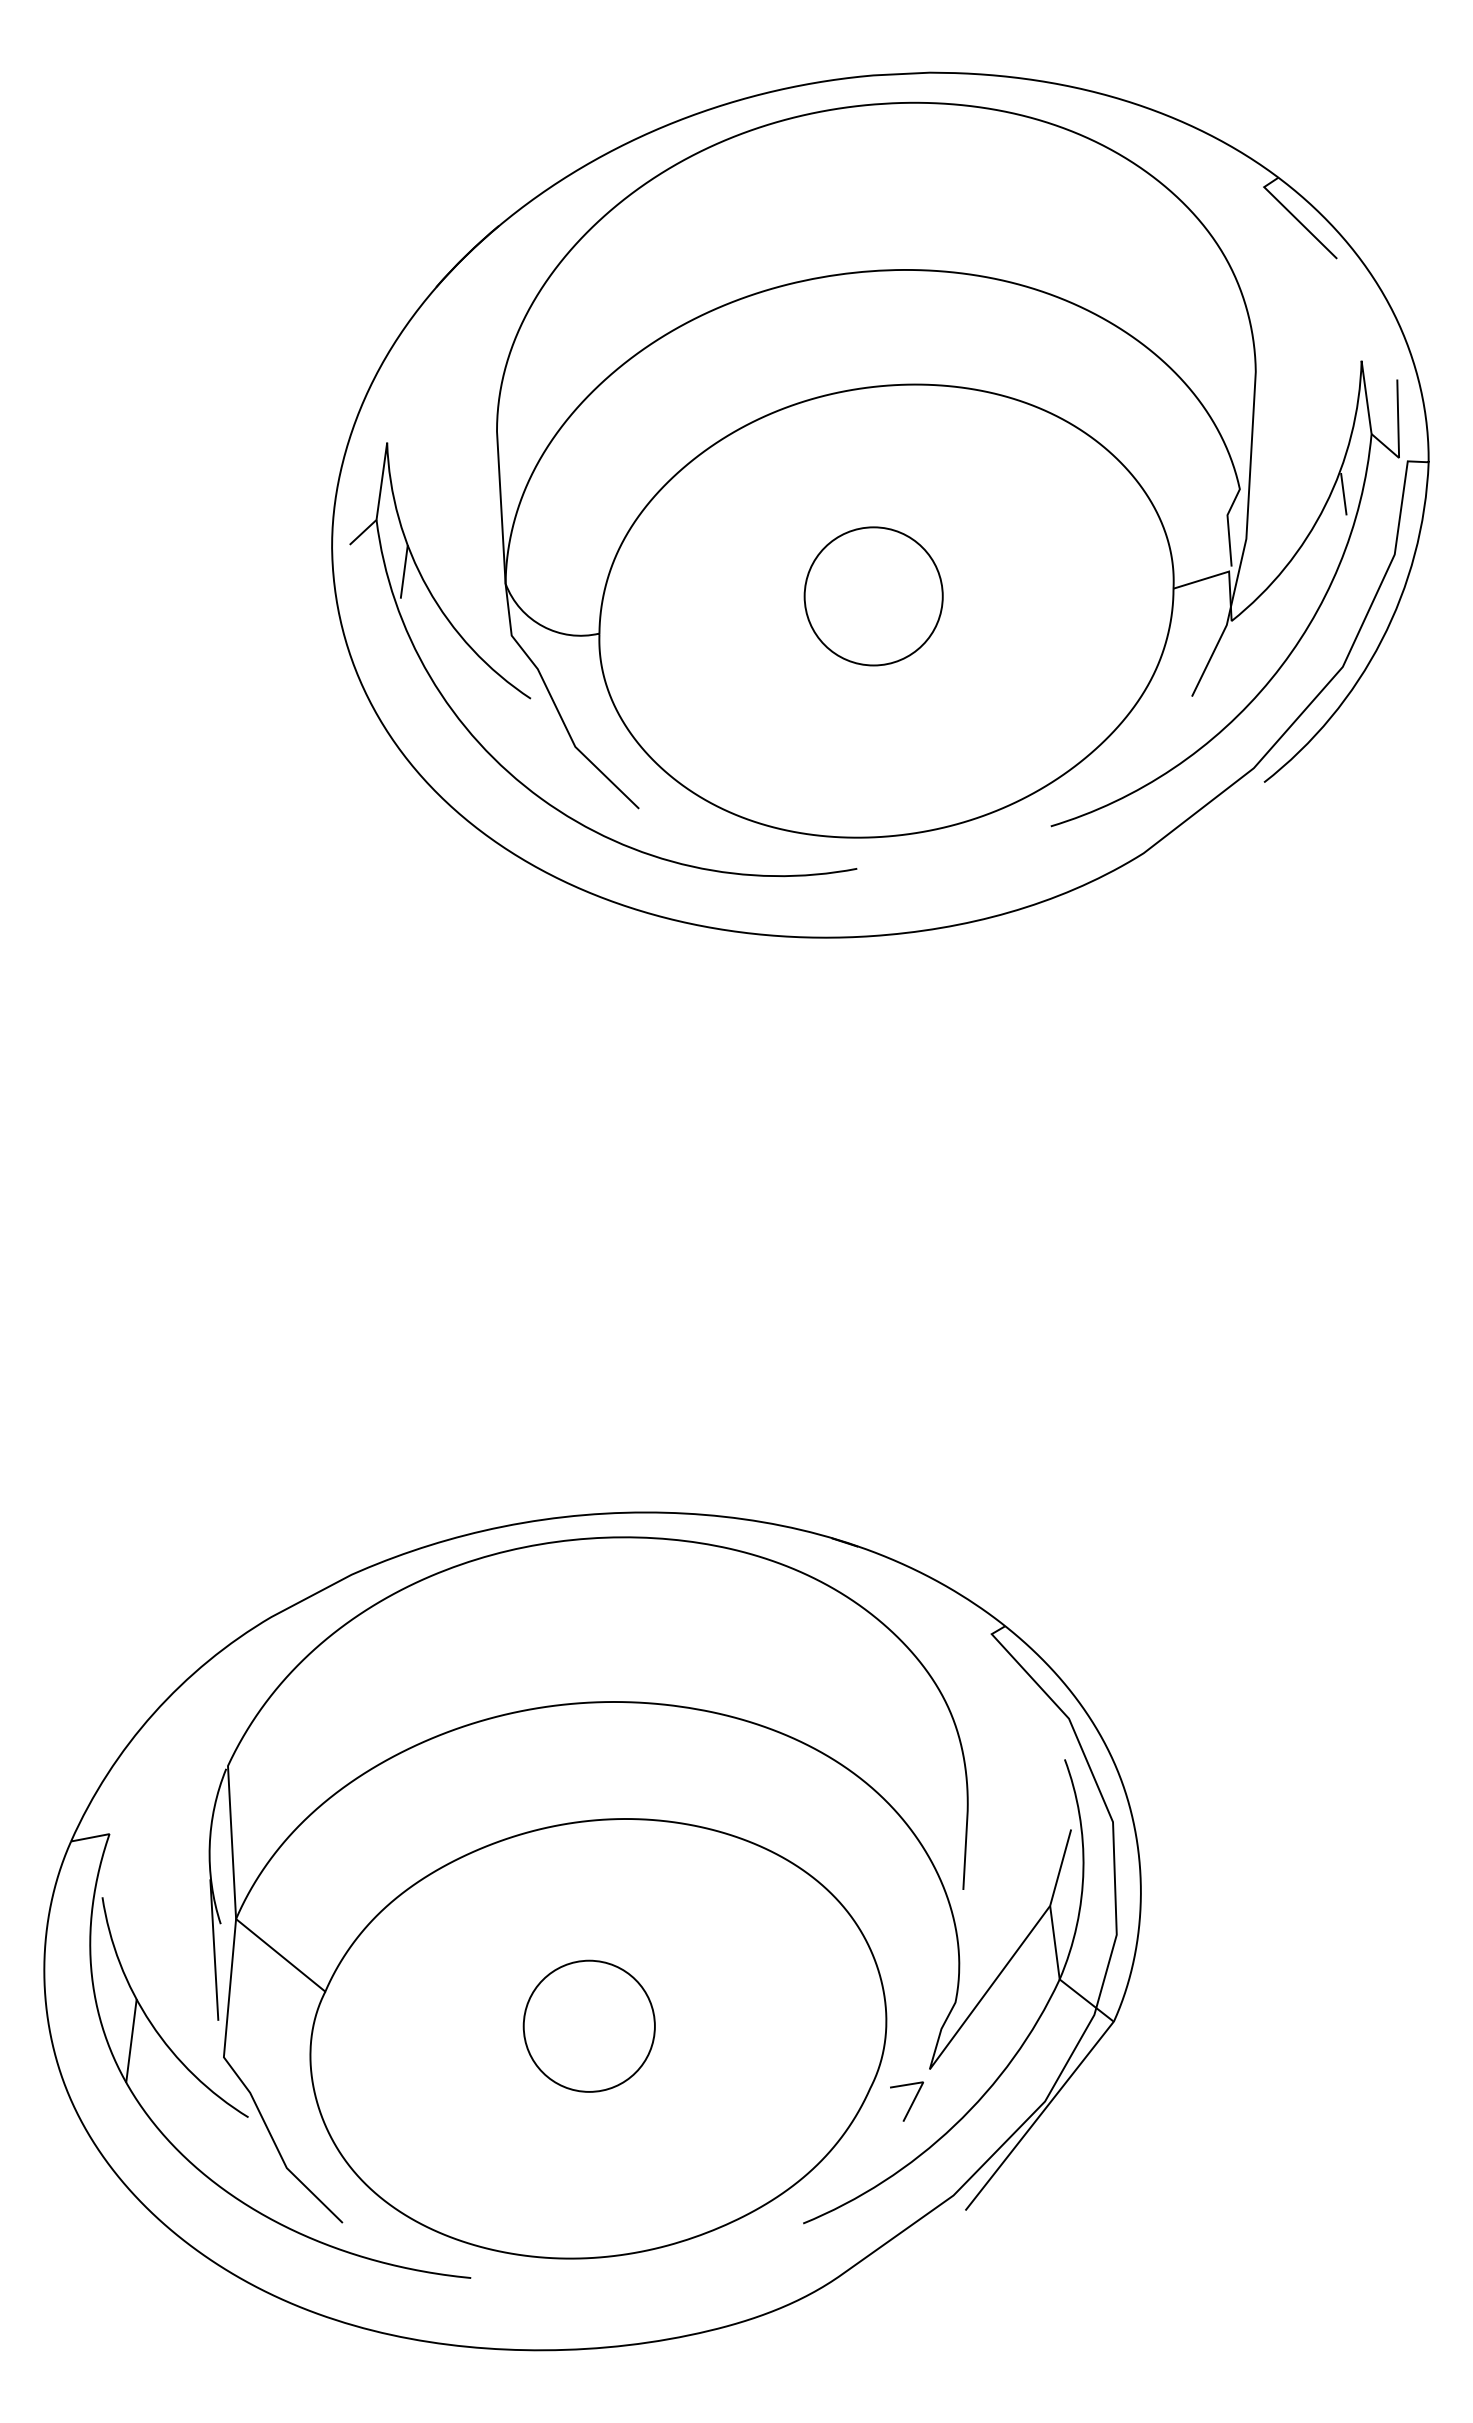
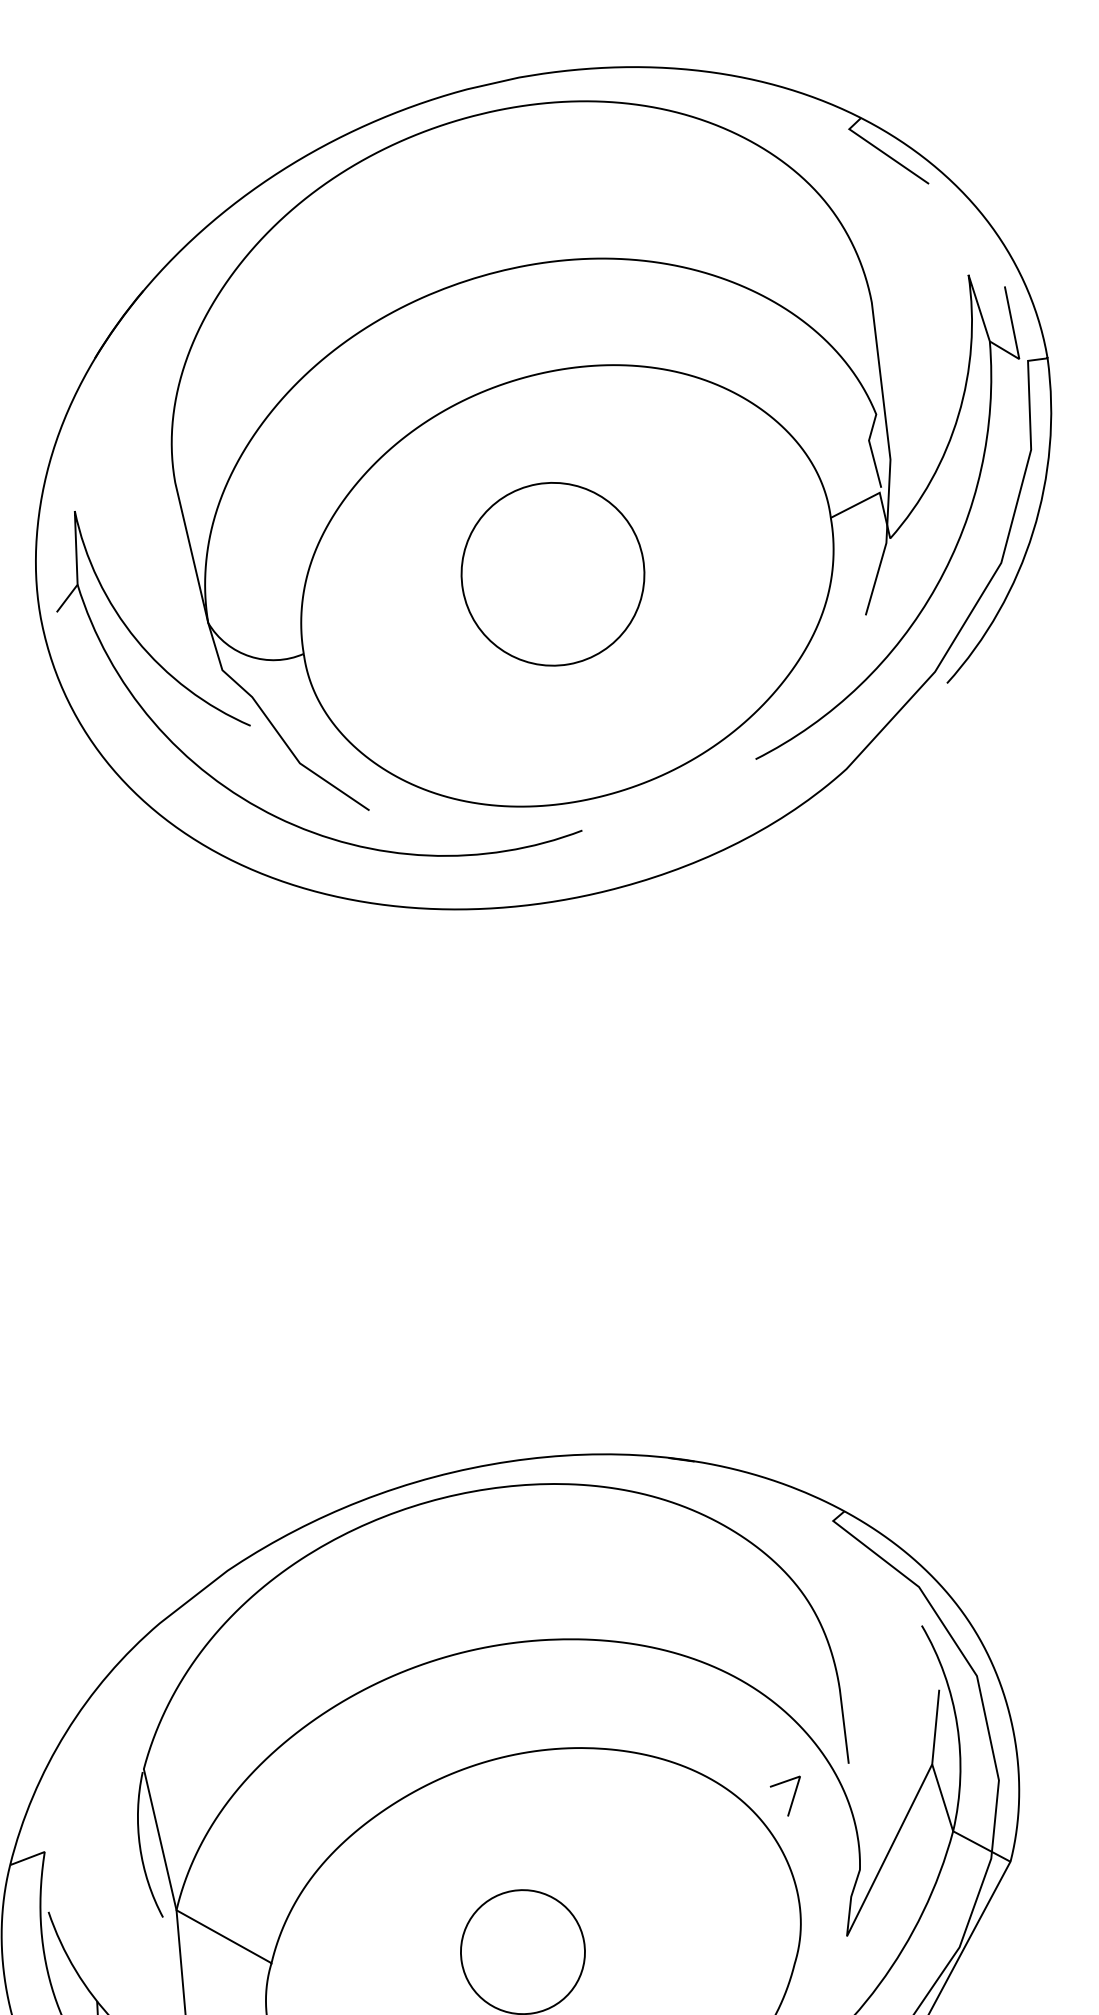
line: (1343, 493) -> (973, 401), removed
line: (403, 571) -> (111, 628), removed
circle: (873, 596) -> (552, 574), size x1.4
line: (214, 1949) -> (161, 1942), removed
line: (911, 2103) -> (792, 1798), moved

